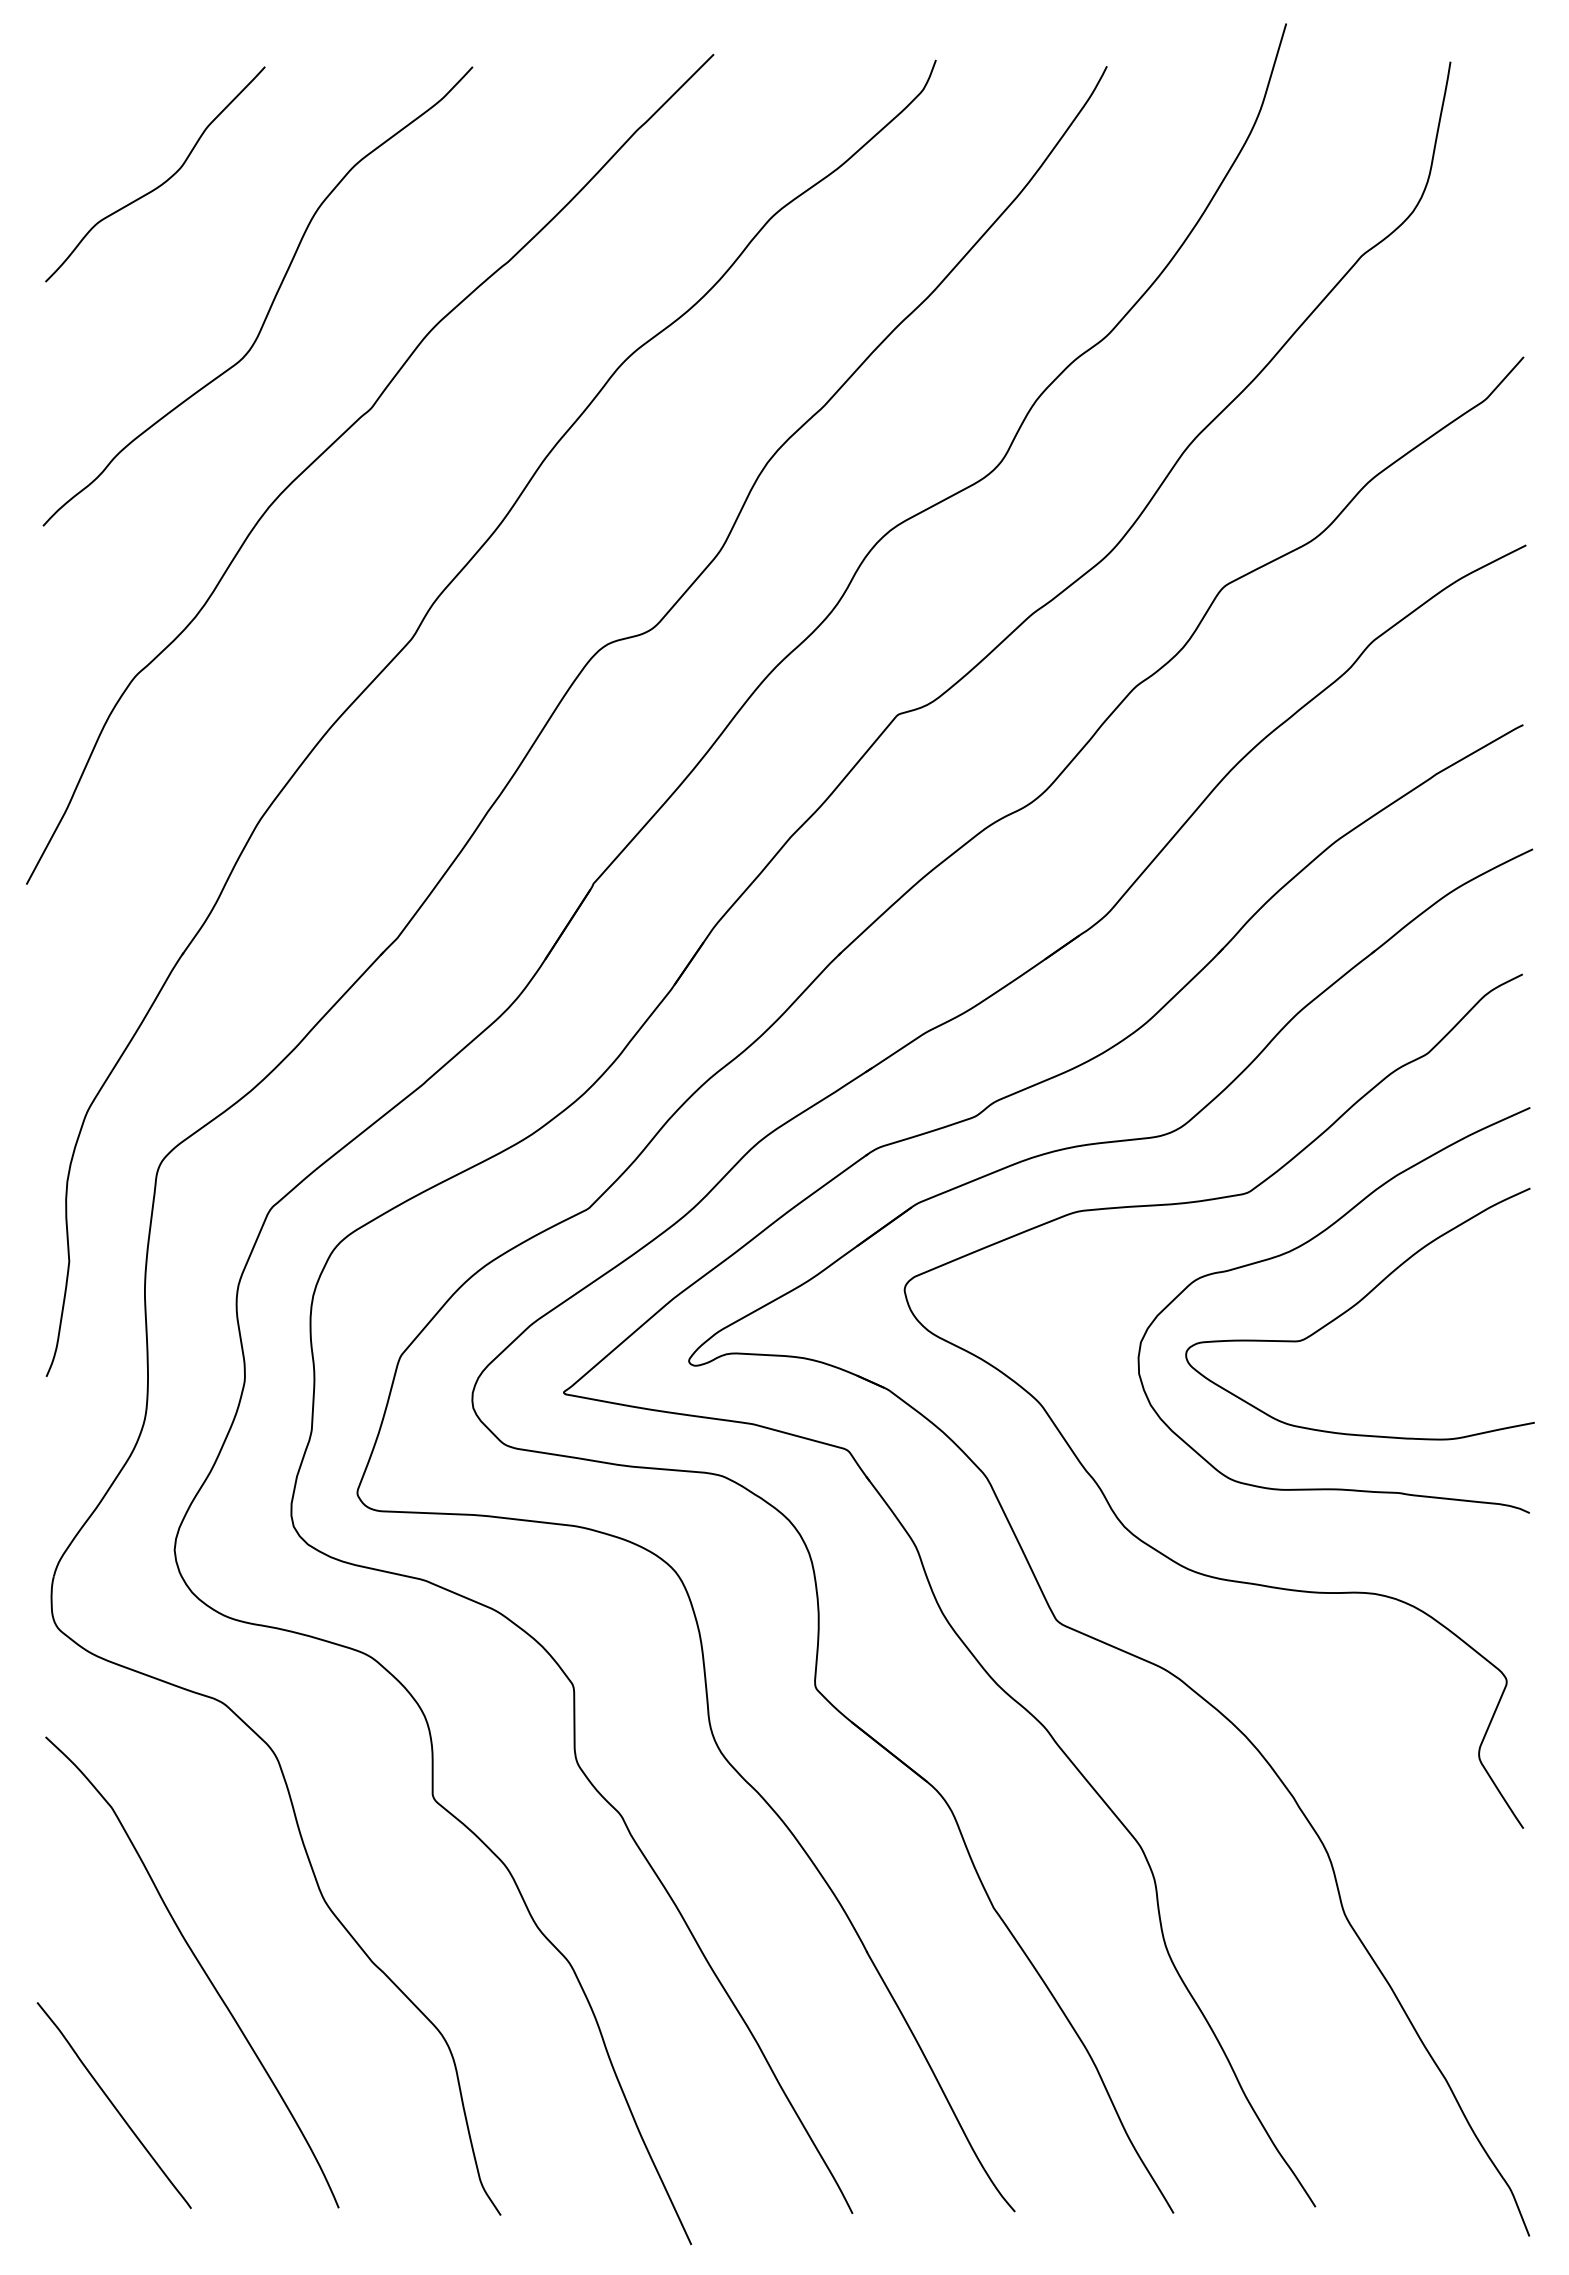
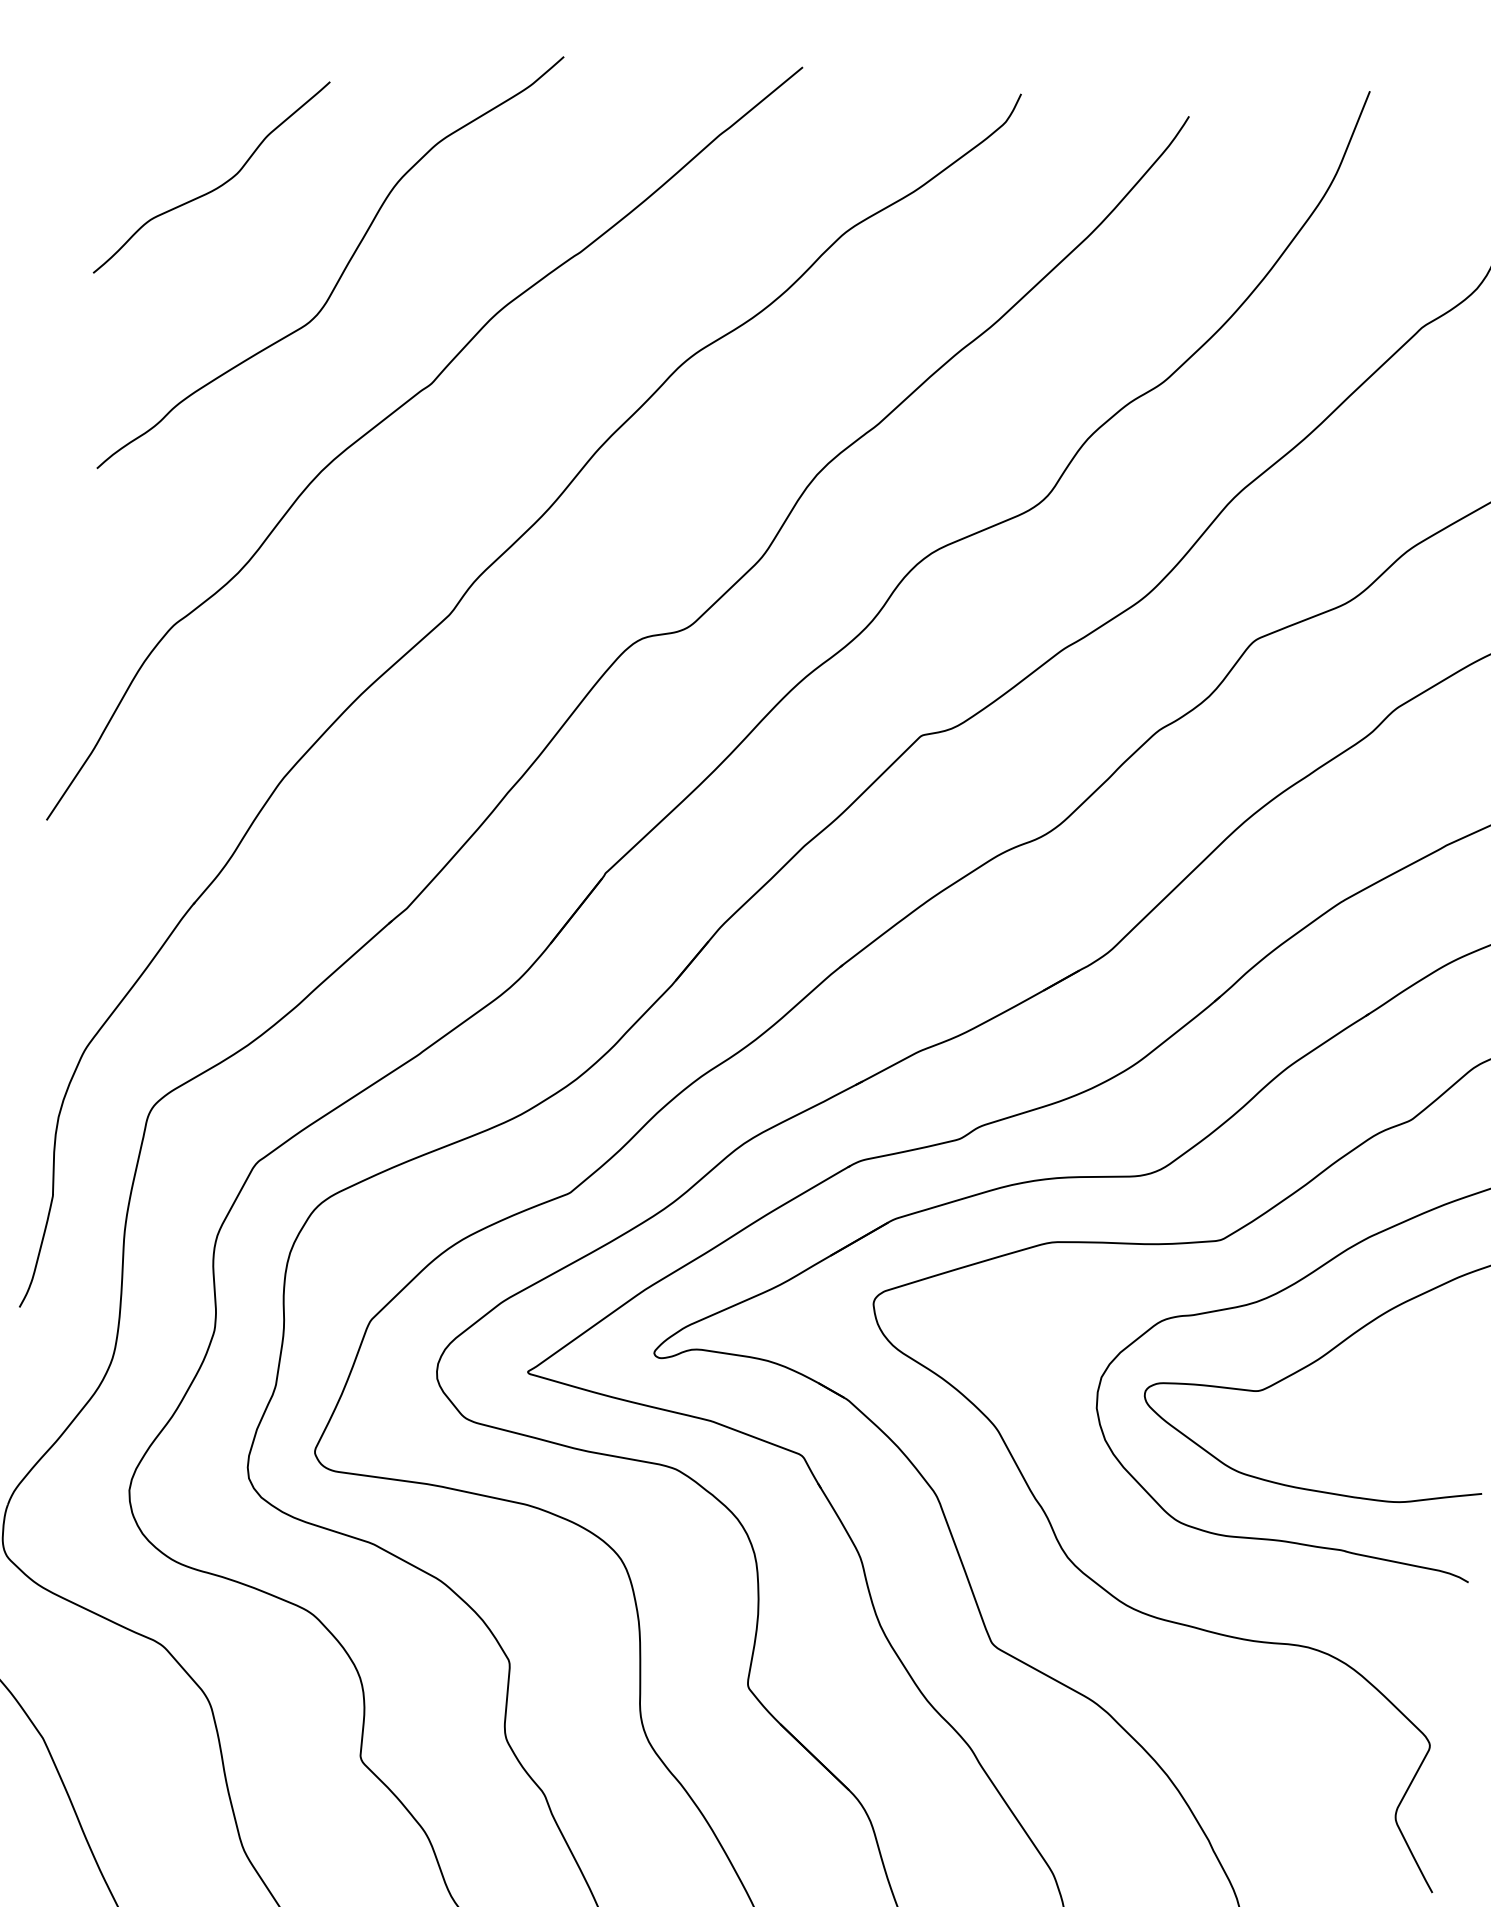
curve: (161, 183) -> (216, 187), moved

